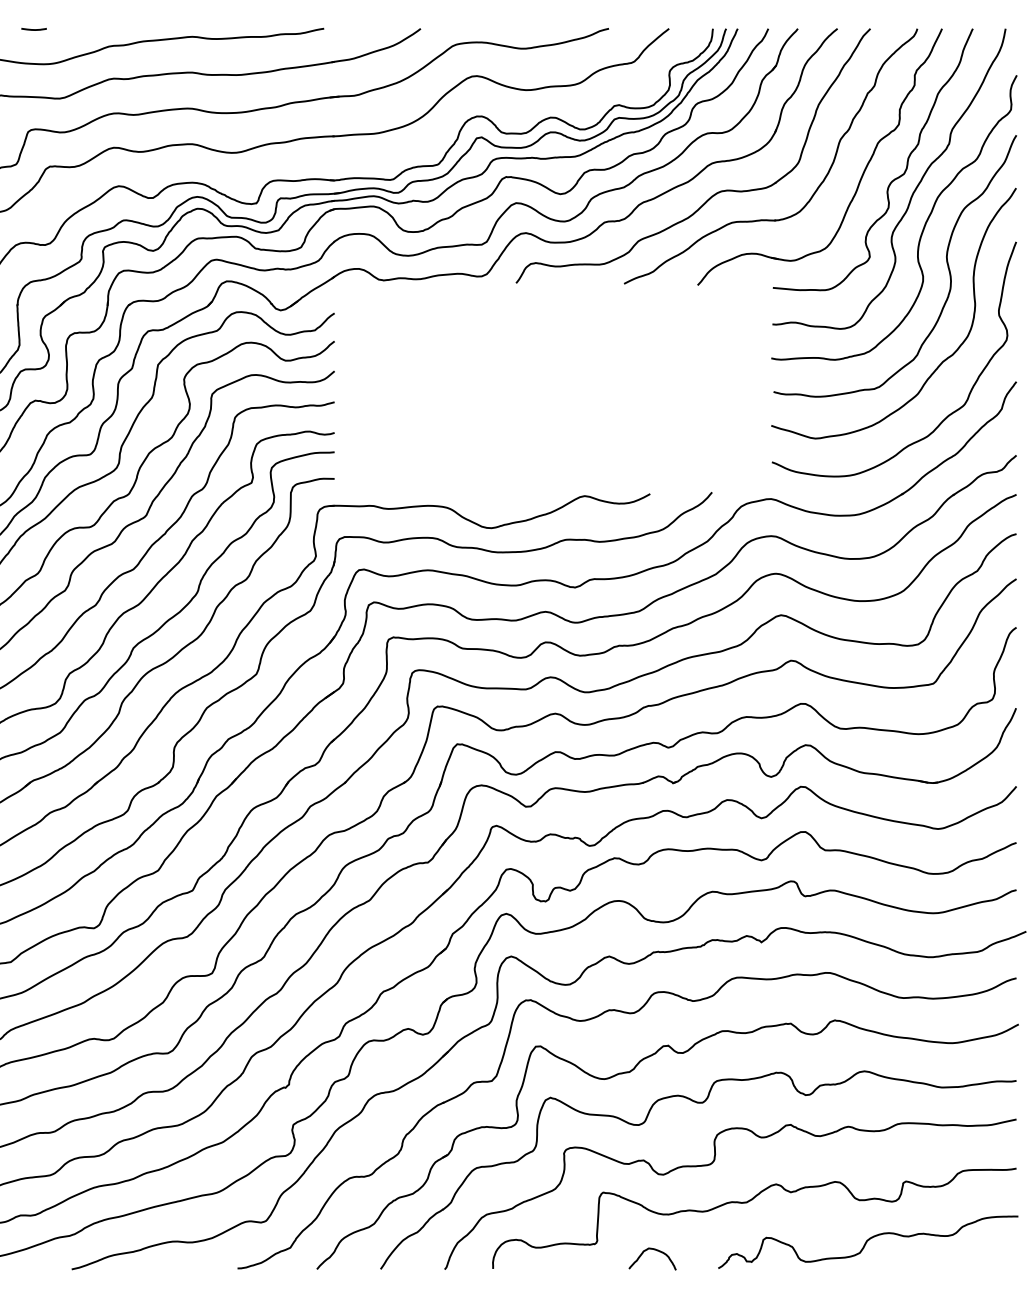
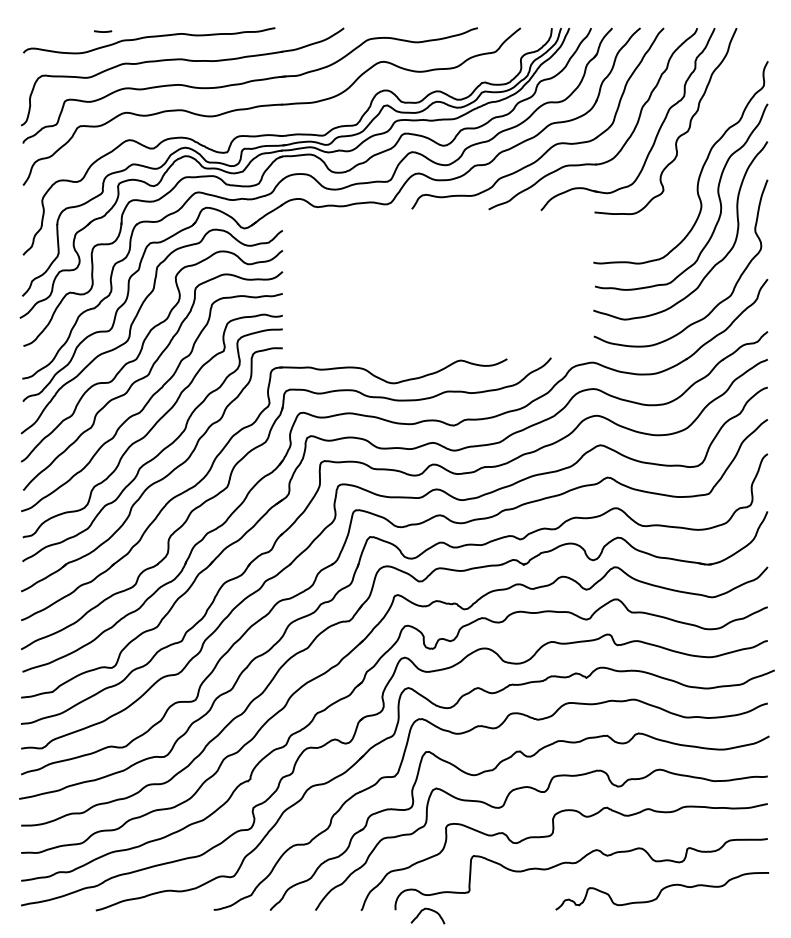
line: (34, 29) -> (103, 31), moved
curve: (912, 192) -> (693, 144), removed
curve: (654, 1251) -> (429, 910), moved

